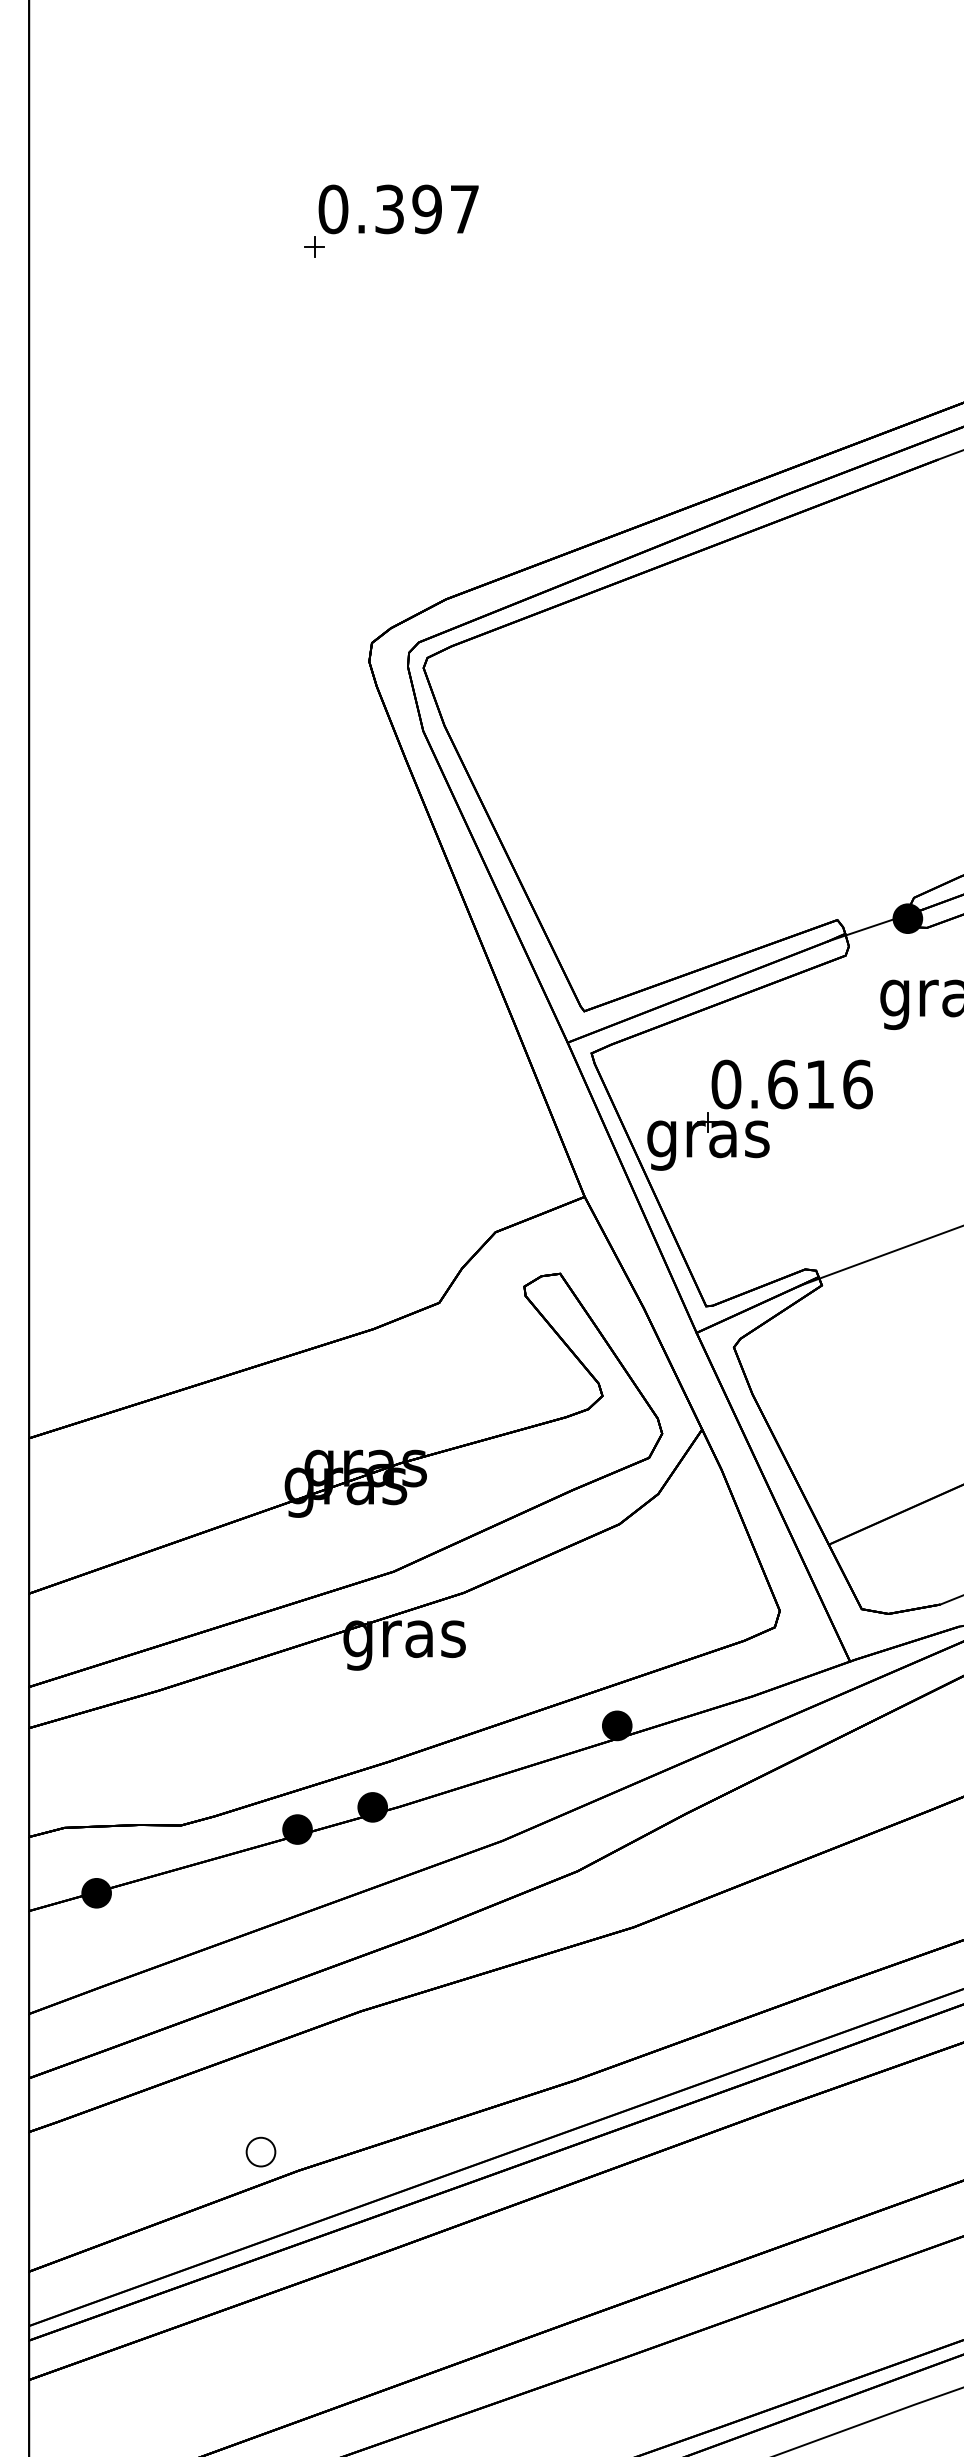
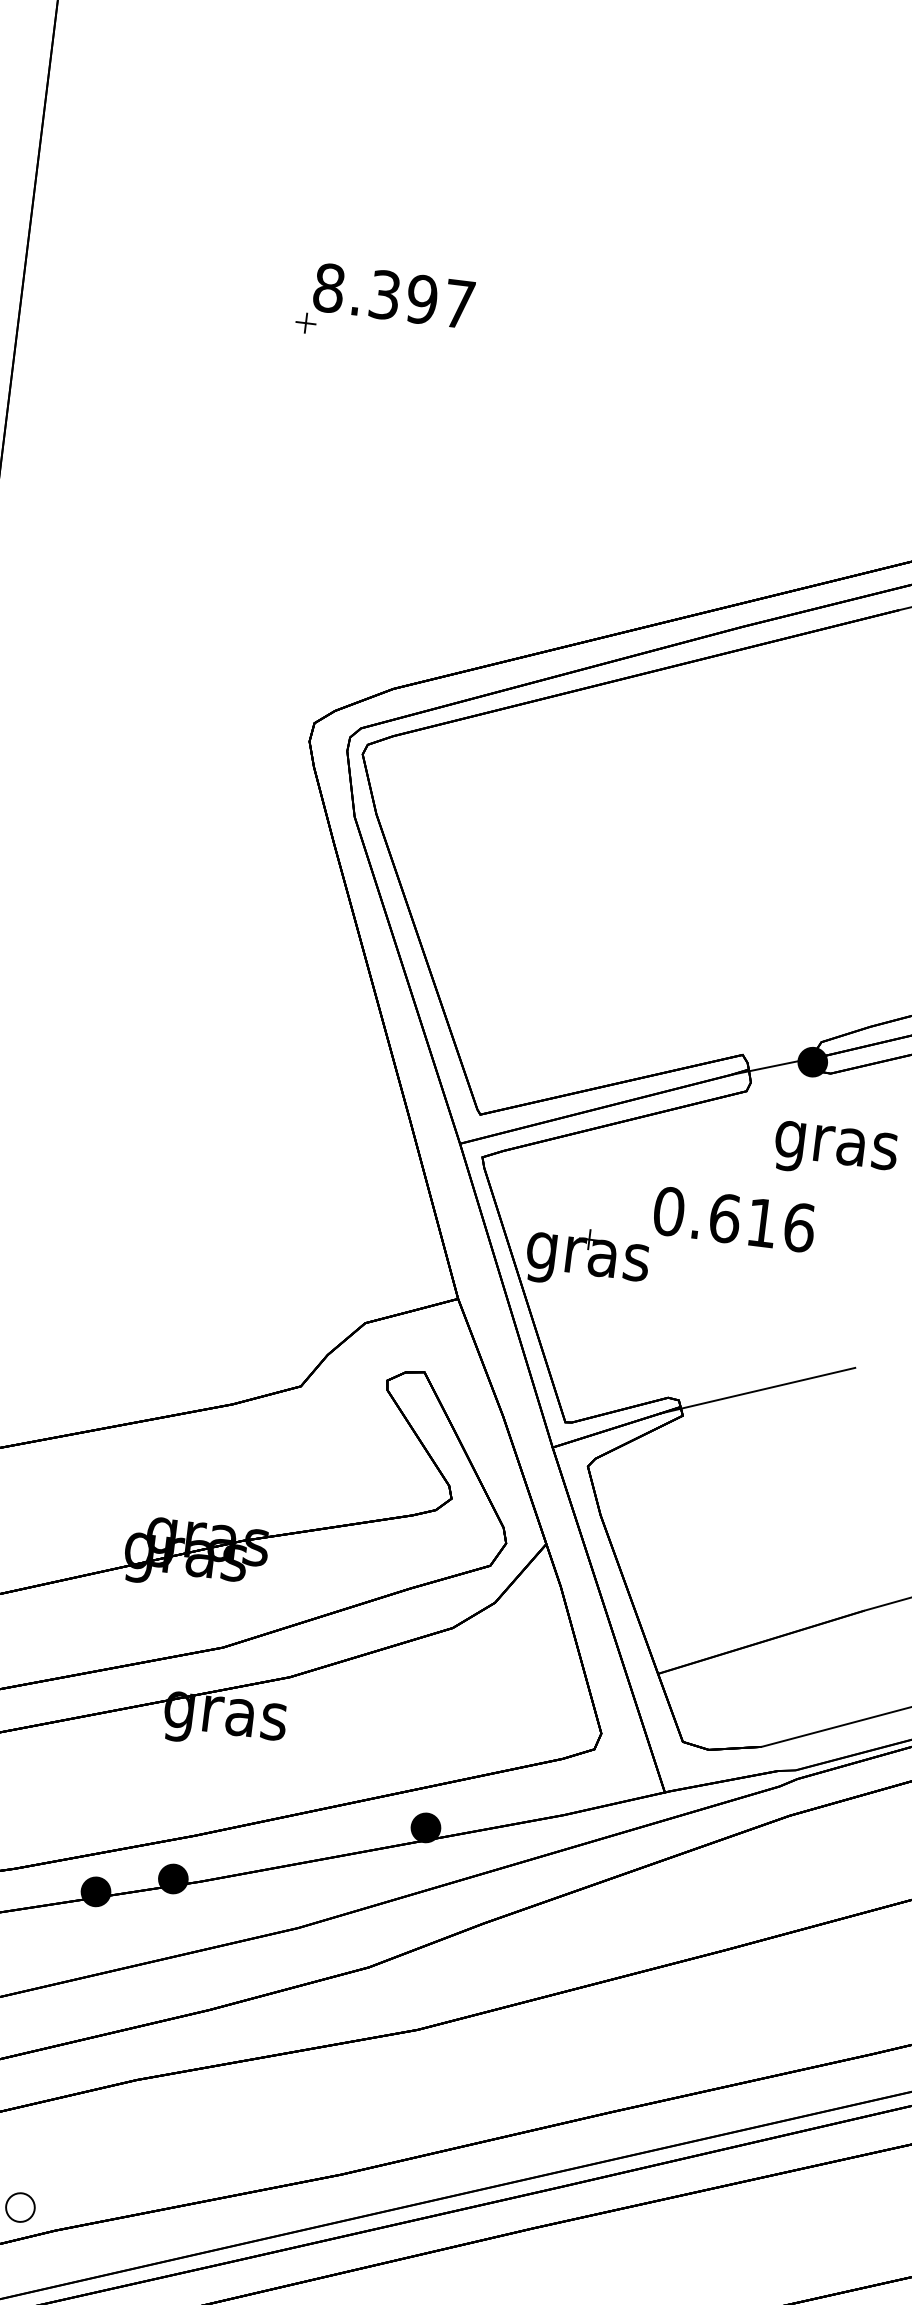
text: (333, 208) -> (329, 287), 0.397 -> 8.397
text: (791, 1084) -> (733, 1219), moved

